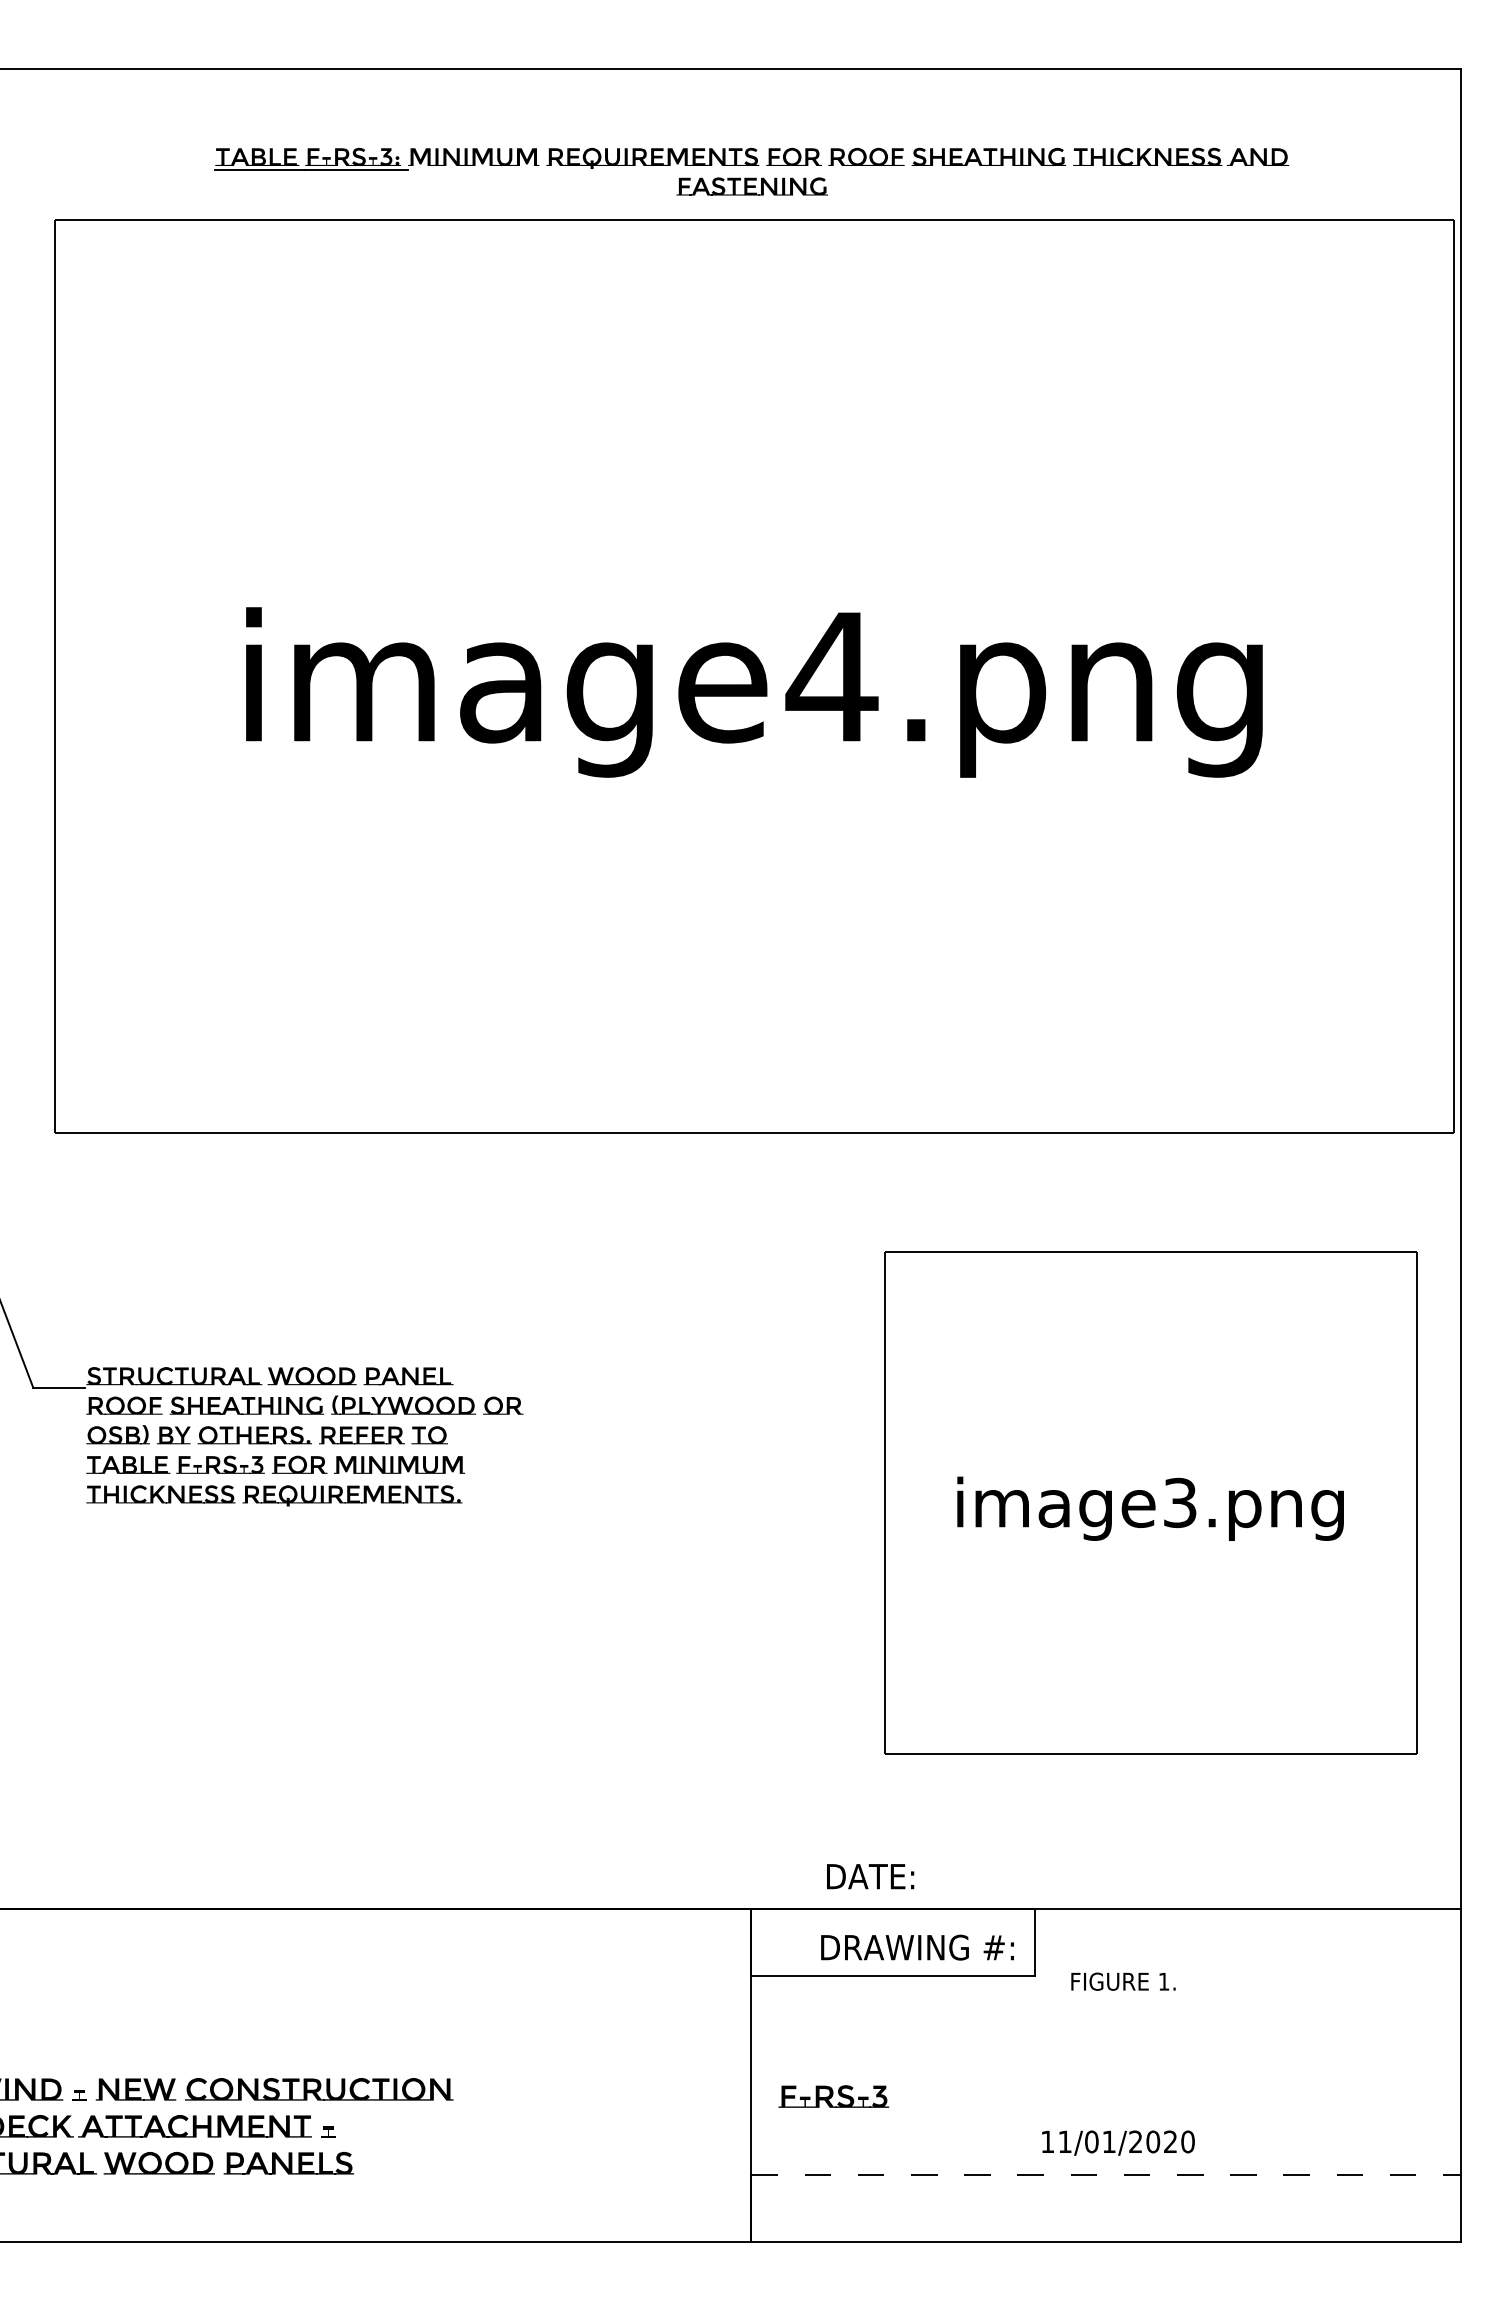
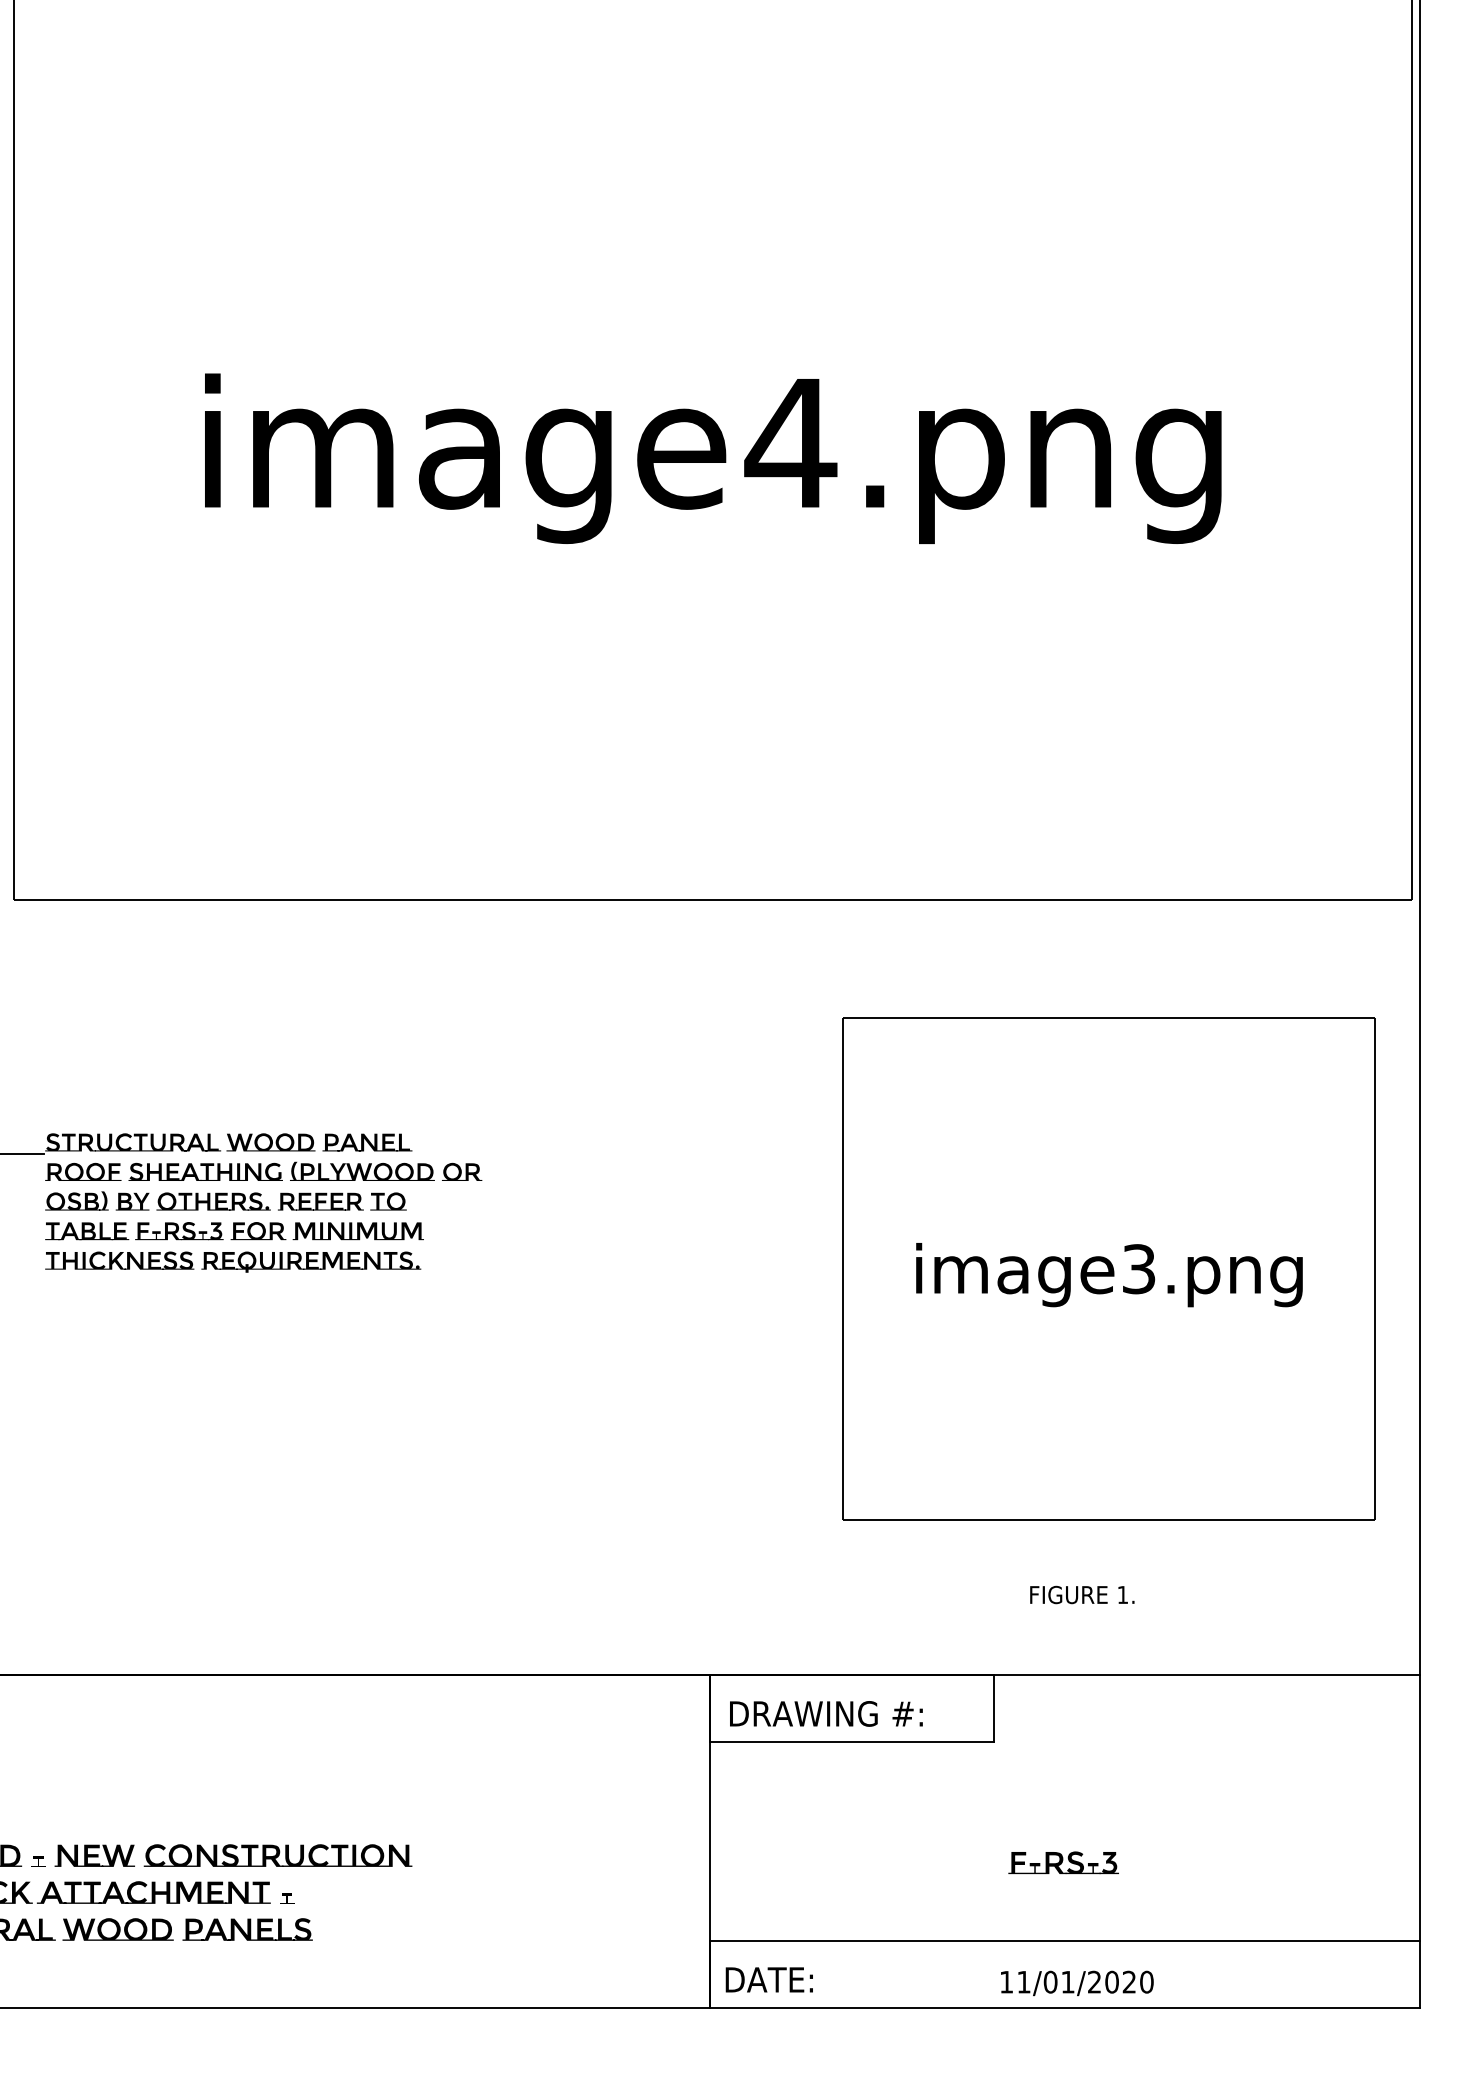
text: (870, 1876) -> (769, 1979), moved
text: (917, 1947) -> (826, 1713), moved
text: (1123, 1981) -> (1082, 1594), moved
text: (833, 2096) -> (1063, 1862), moved
text: (1118, 2142) -> (1077, 1982), moved
line: (1106, 2175) -> (1065, 1941), dashed -> solid

